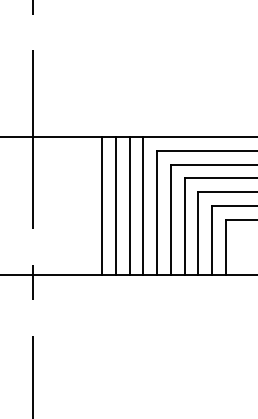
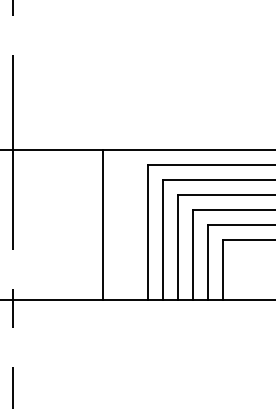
line: (102, 205) -> (88, 224), removed
line: (129, 205) -> (117, 224), removed
line: (143, 205) -> (133, 224), removed

